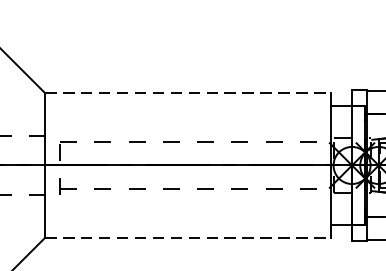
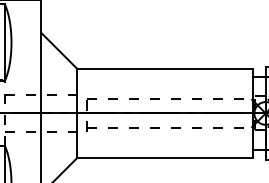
line: (188, 93) -> (165, 69), dashed -> solid
line: (188, 237) -> (165, 157), dashed -> solid

